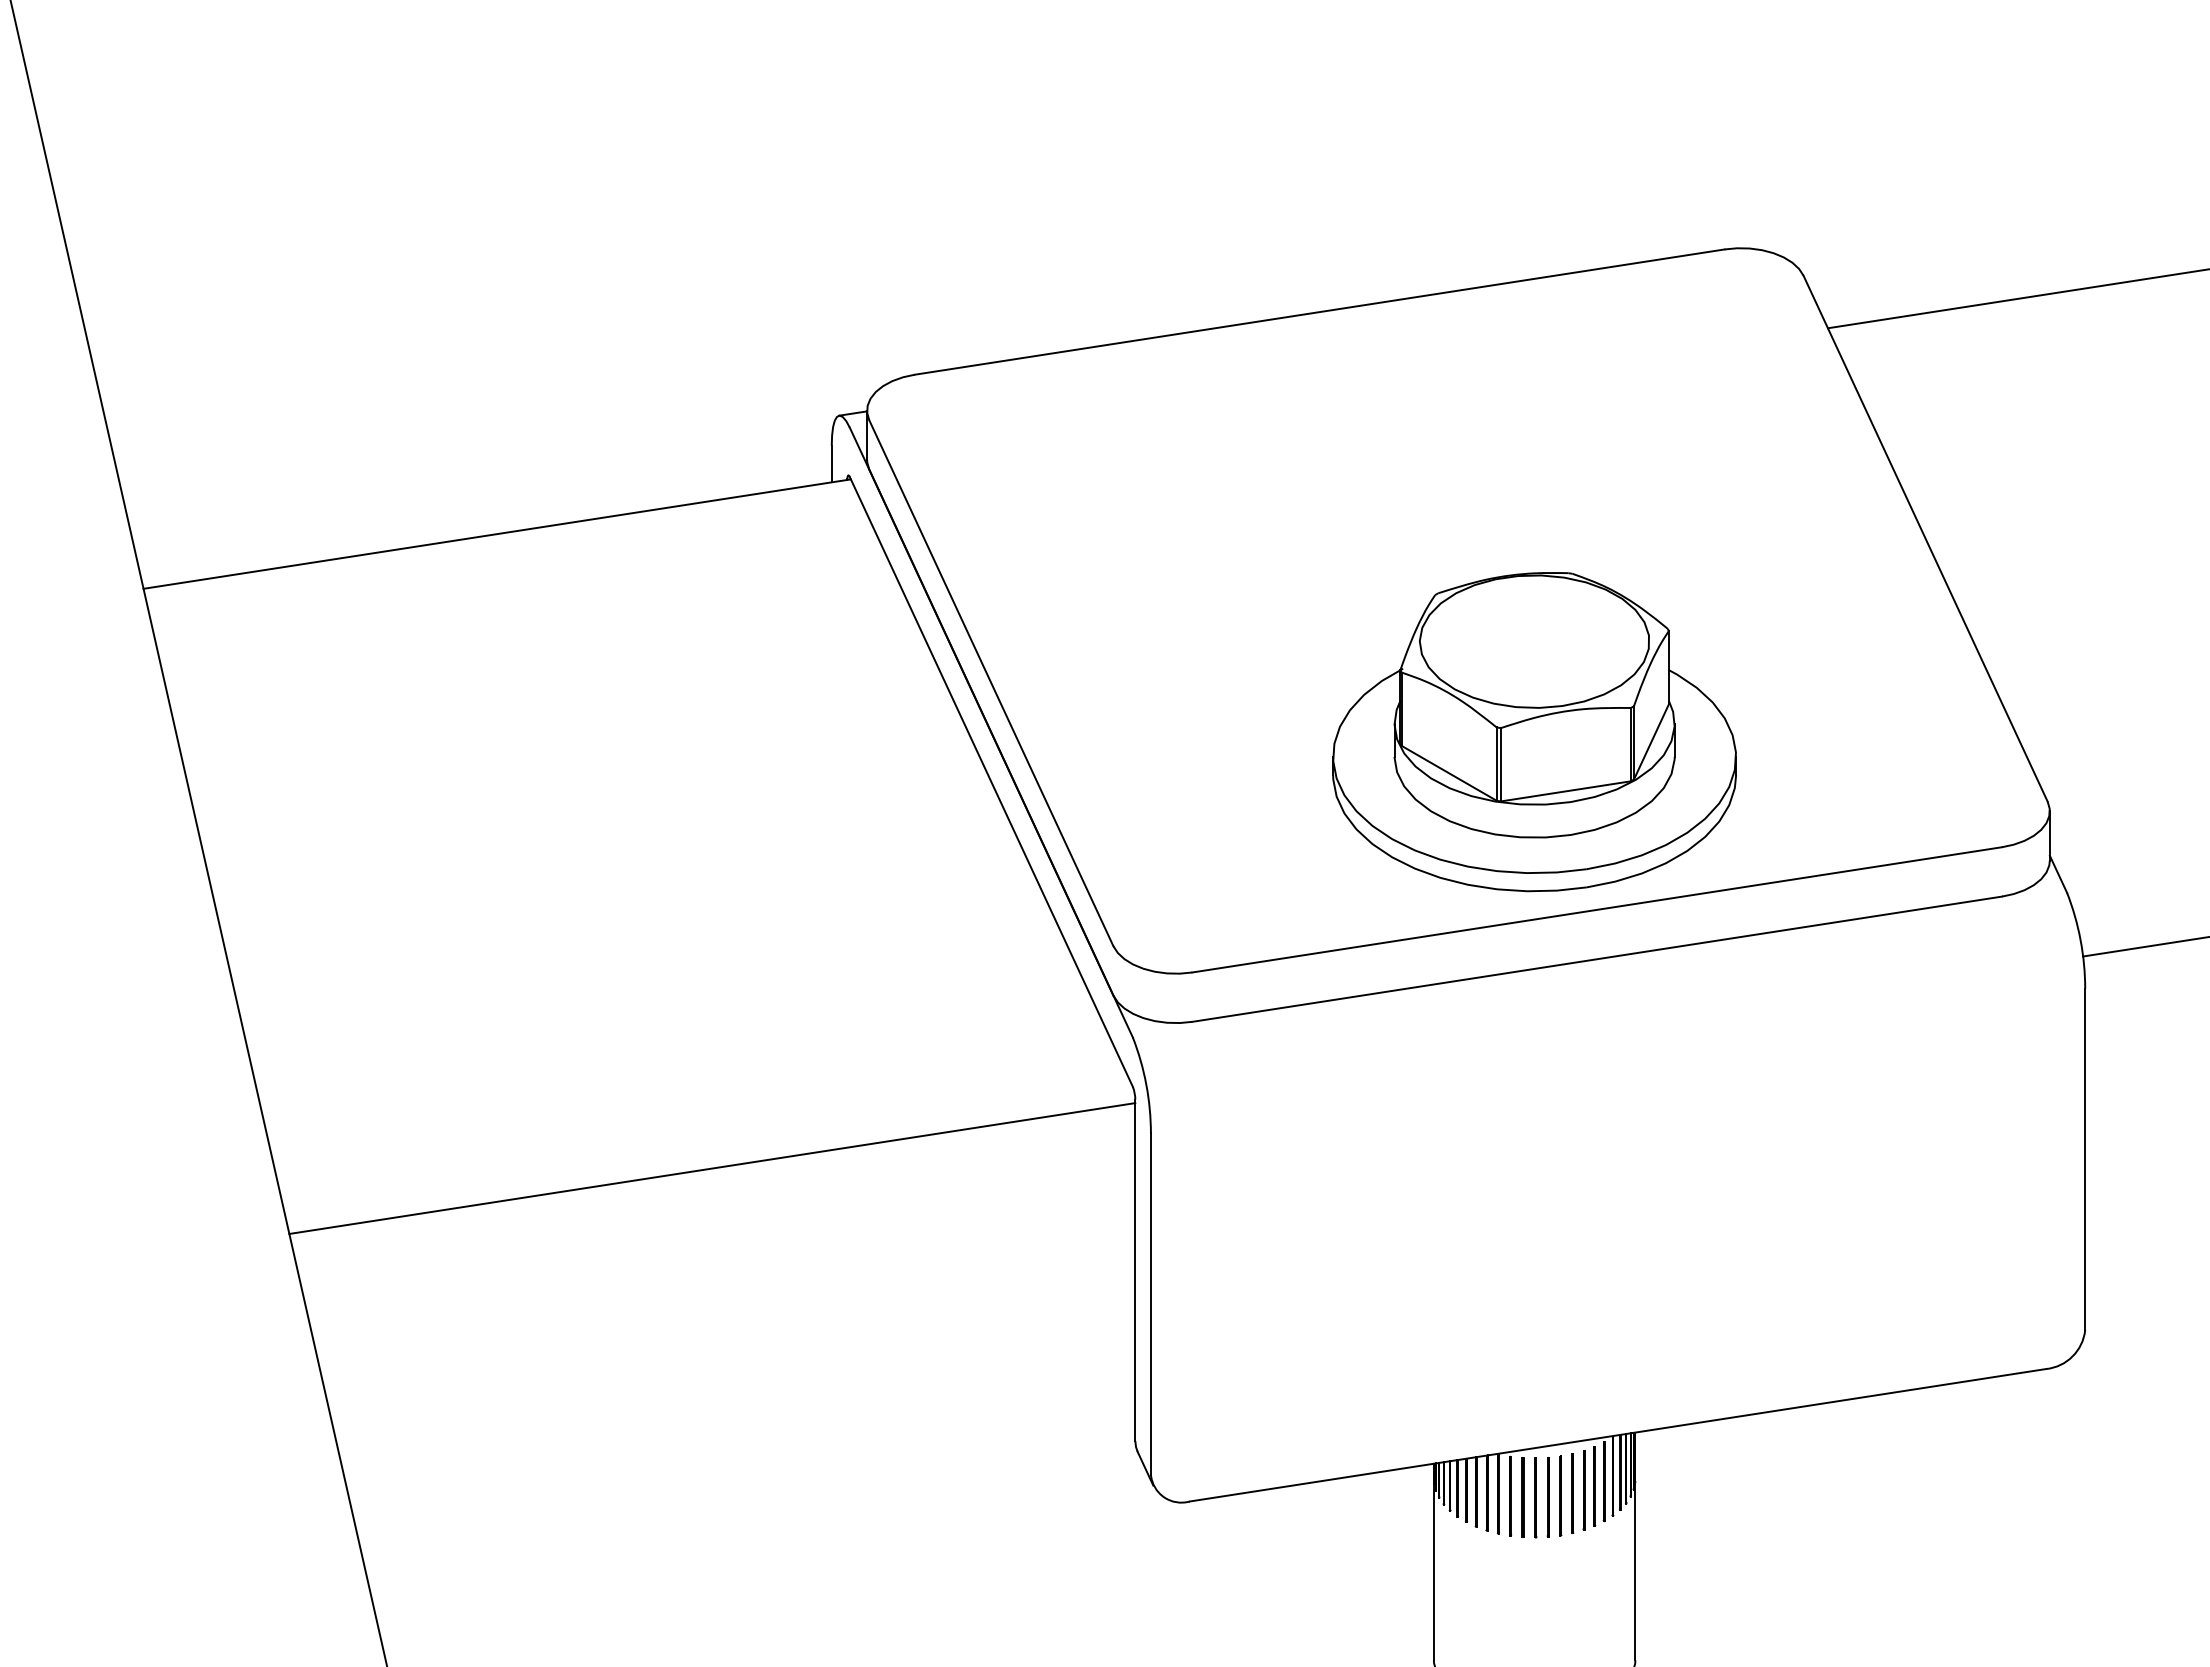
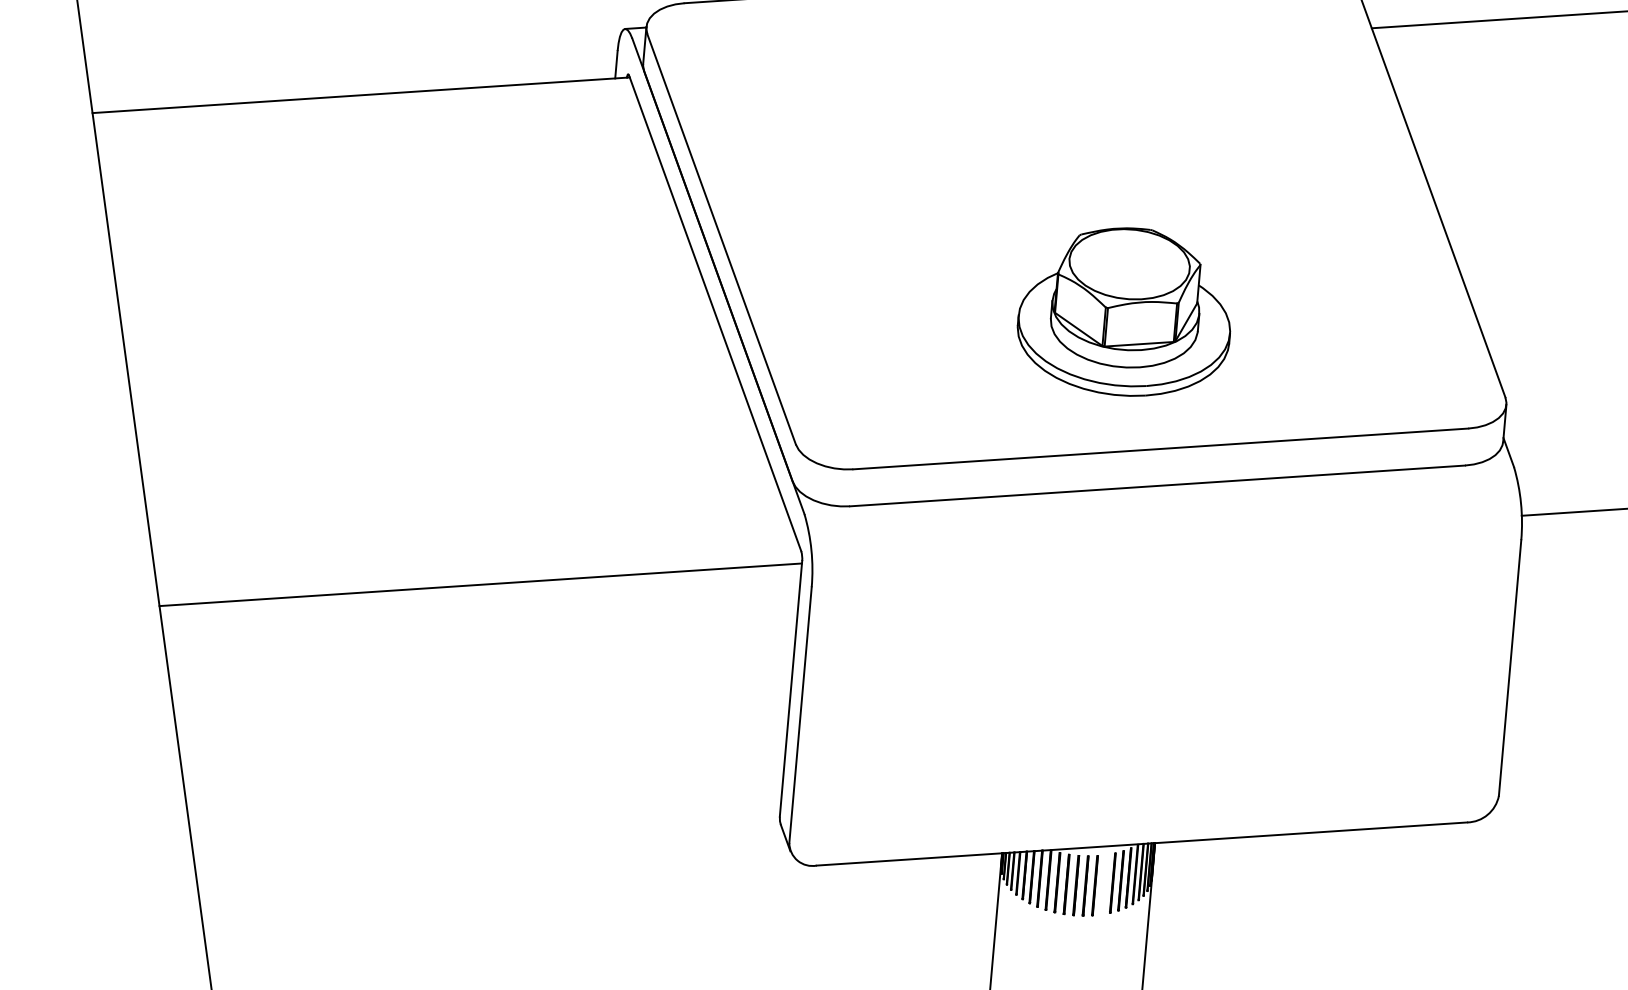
part: (1534, 732) -> (1125, 311), size x0.7
line: (1572, 1493) -> (1104, 884), removed

